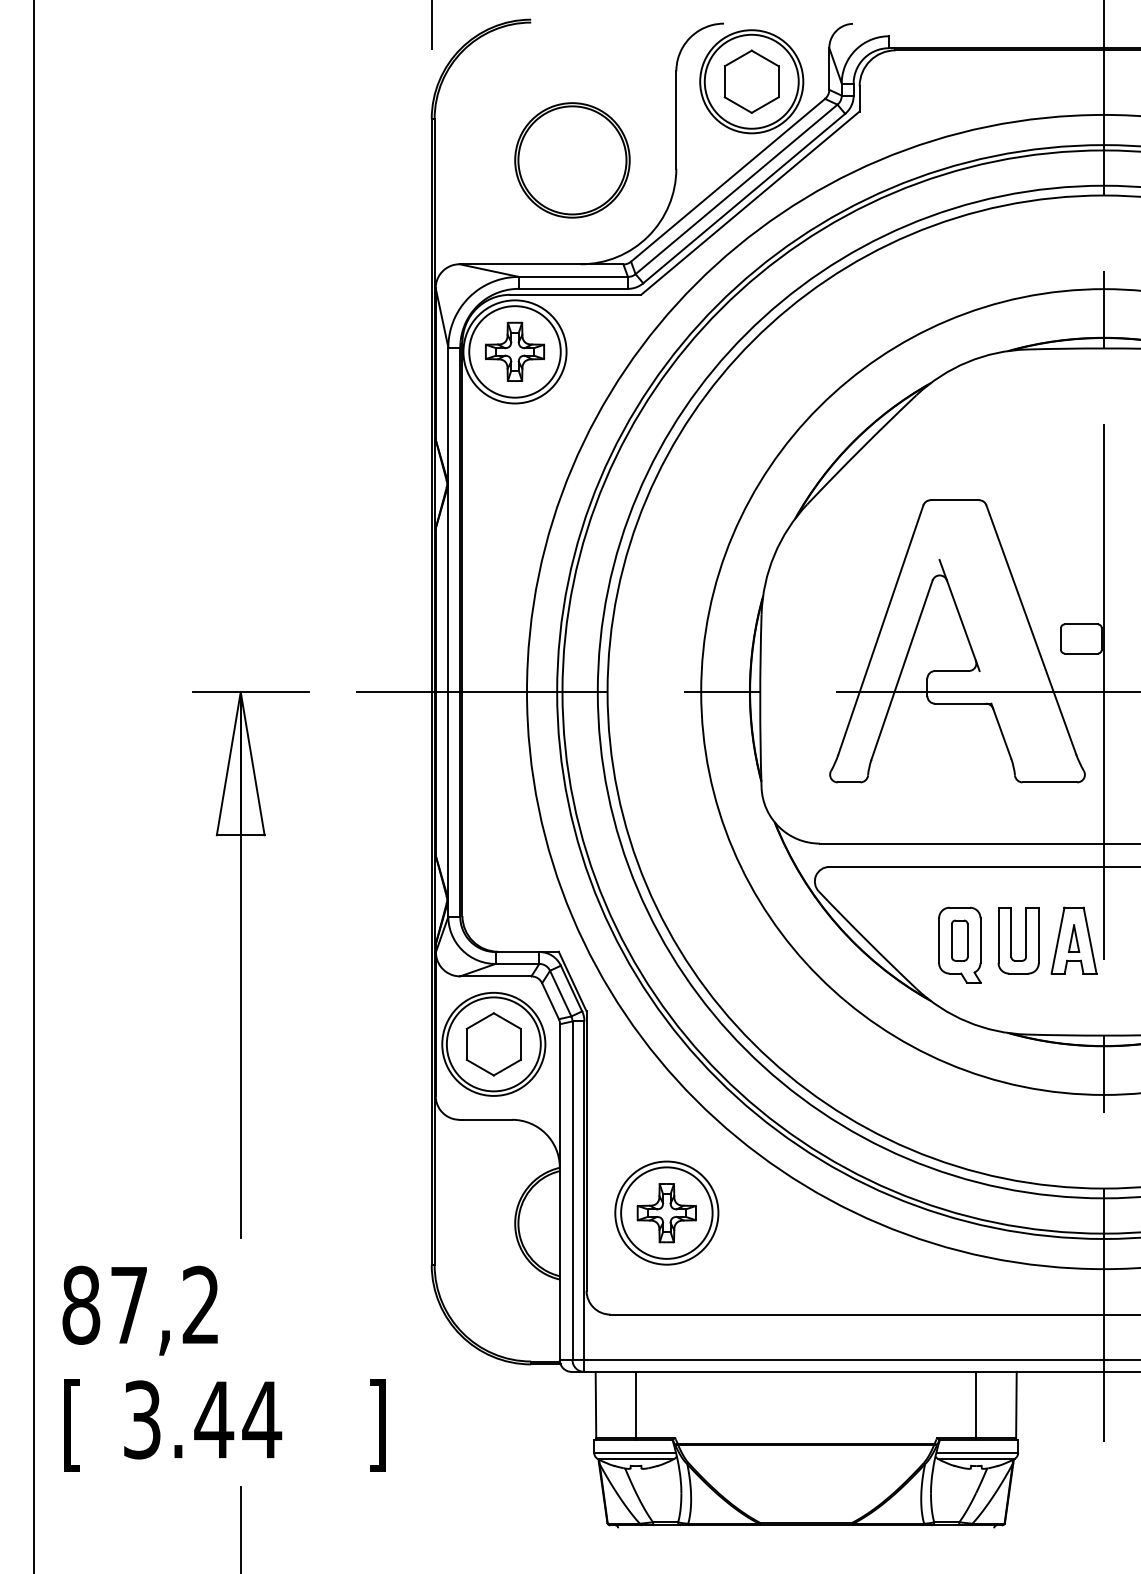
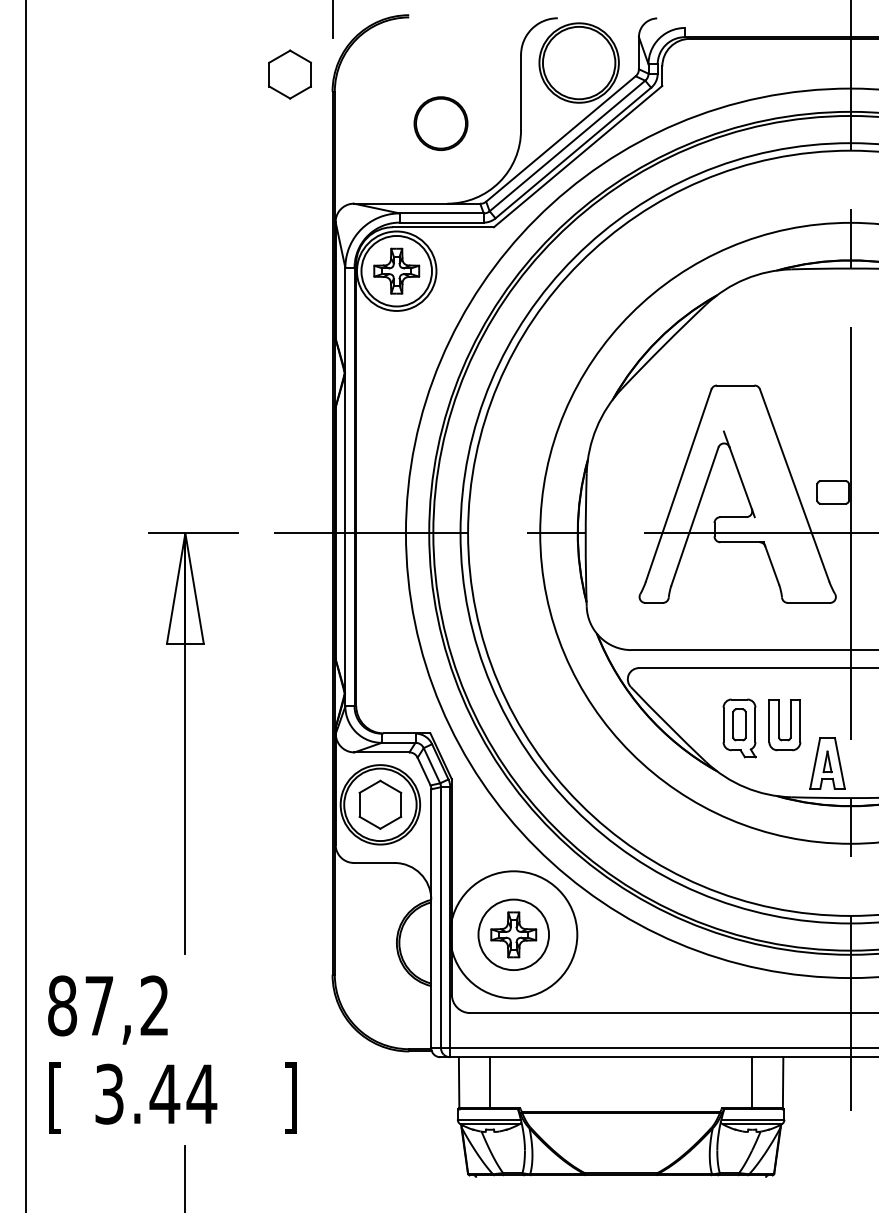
part: (751, 81) -> (290, 74), moved
part: (572, 160) -> (441, 123), size x0.6
part: (1073, 940) -> (827, 763), moved
circle: (666, 1212) -> (513, 934), size x1.6

